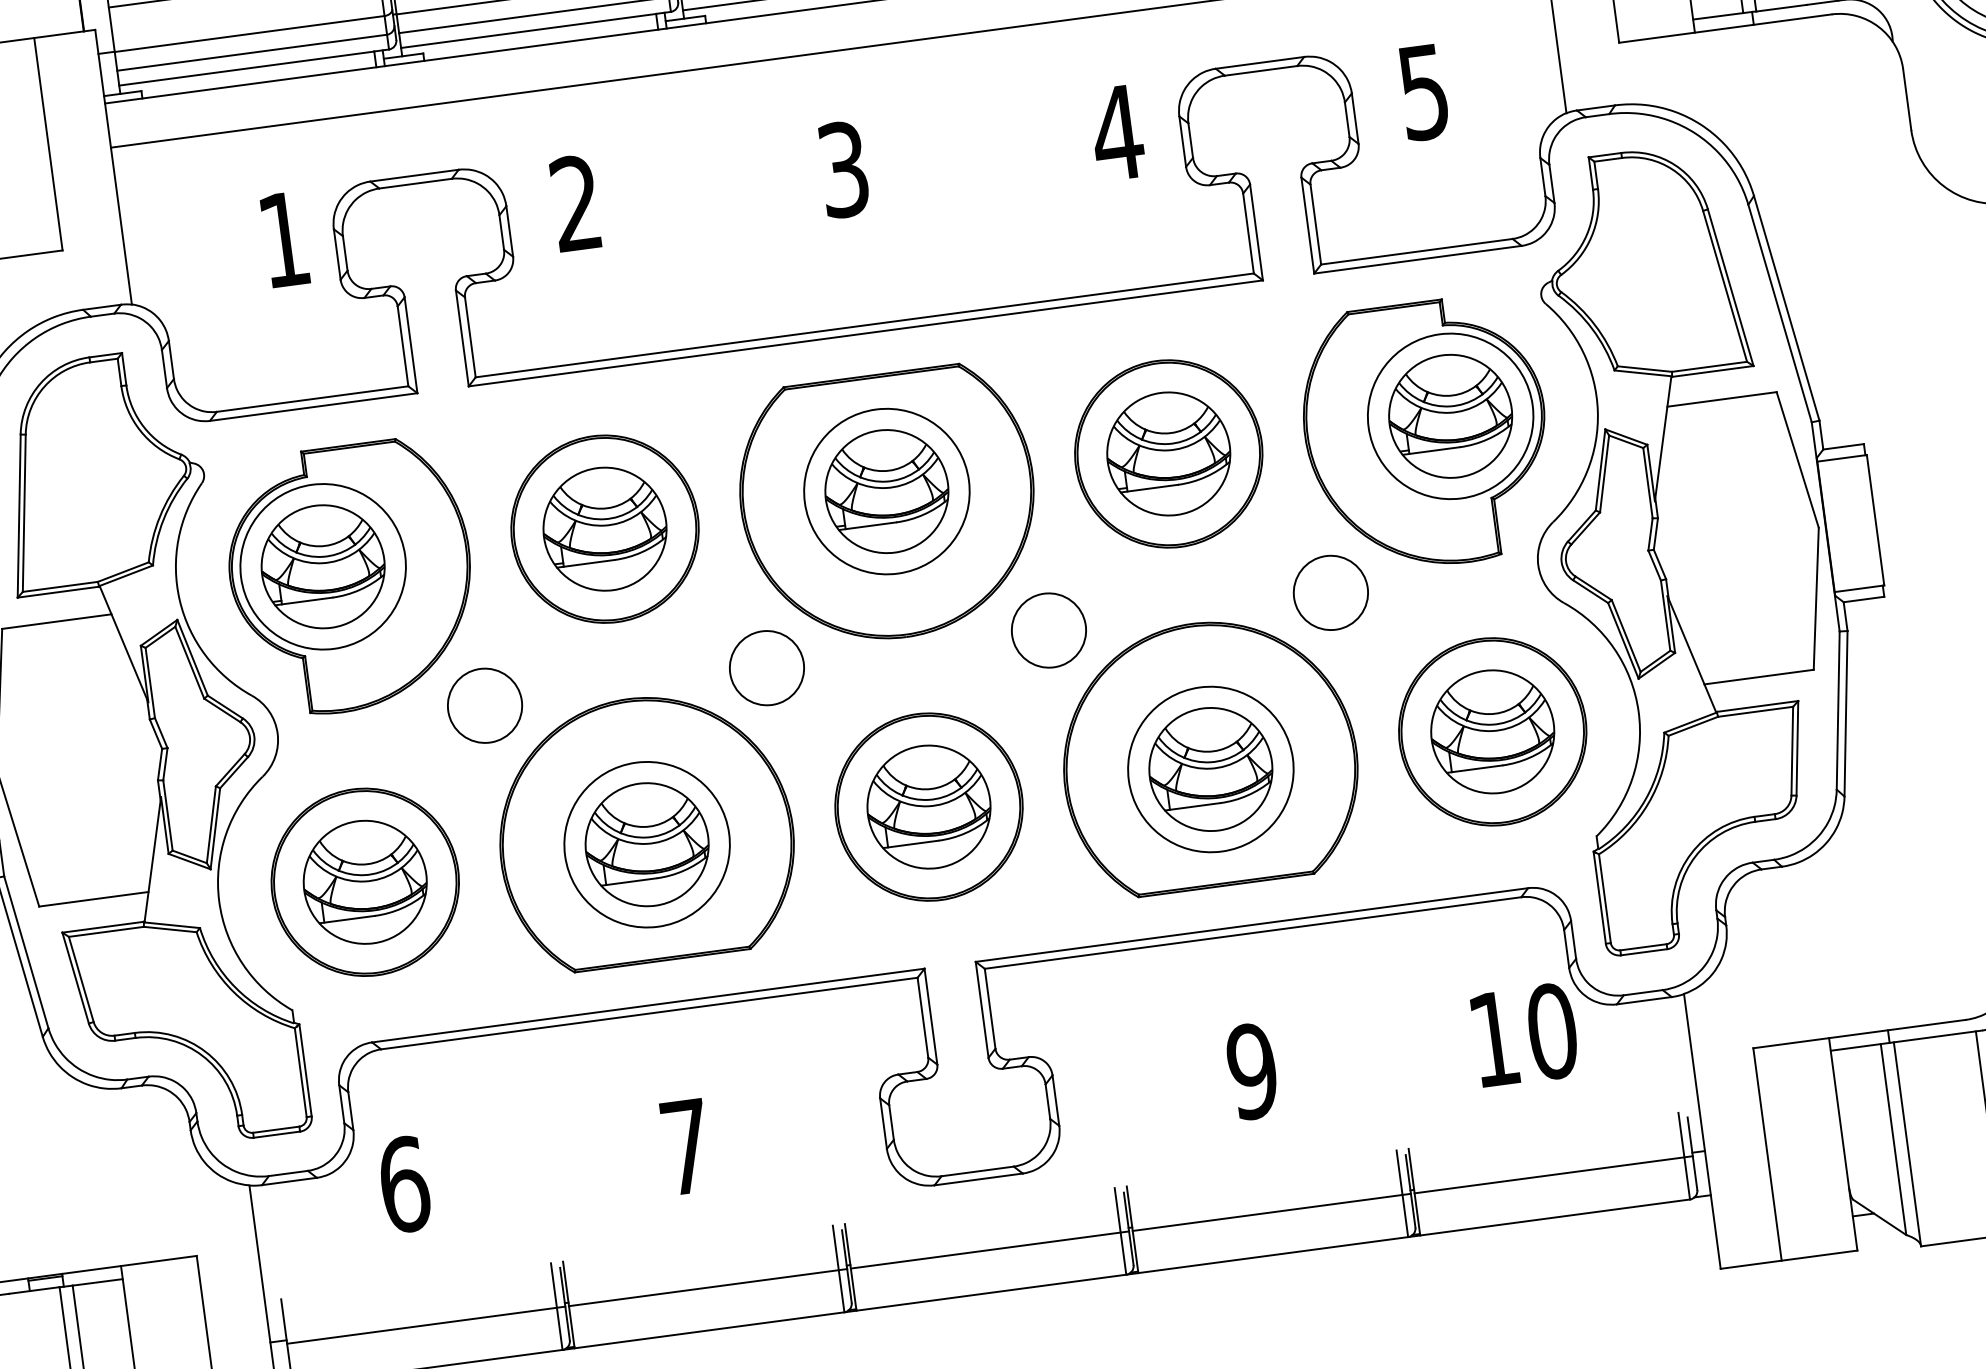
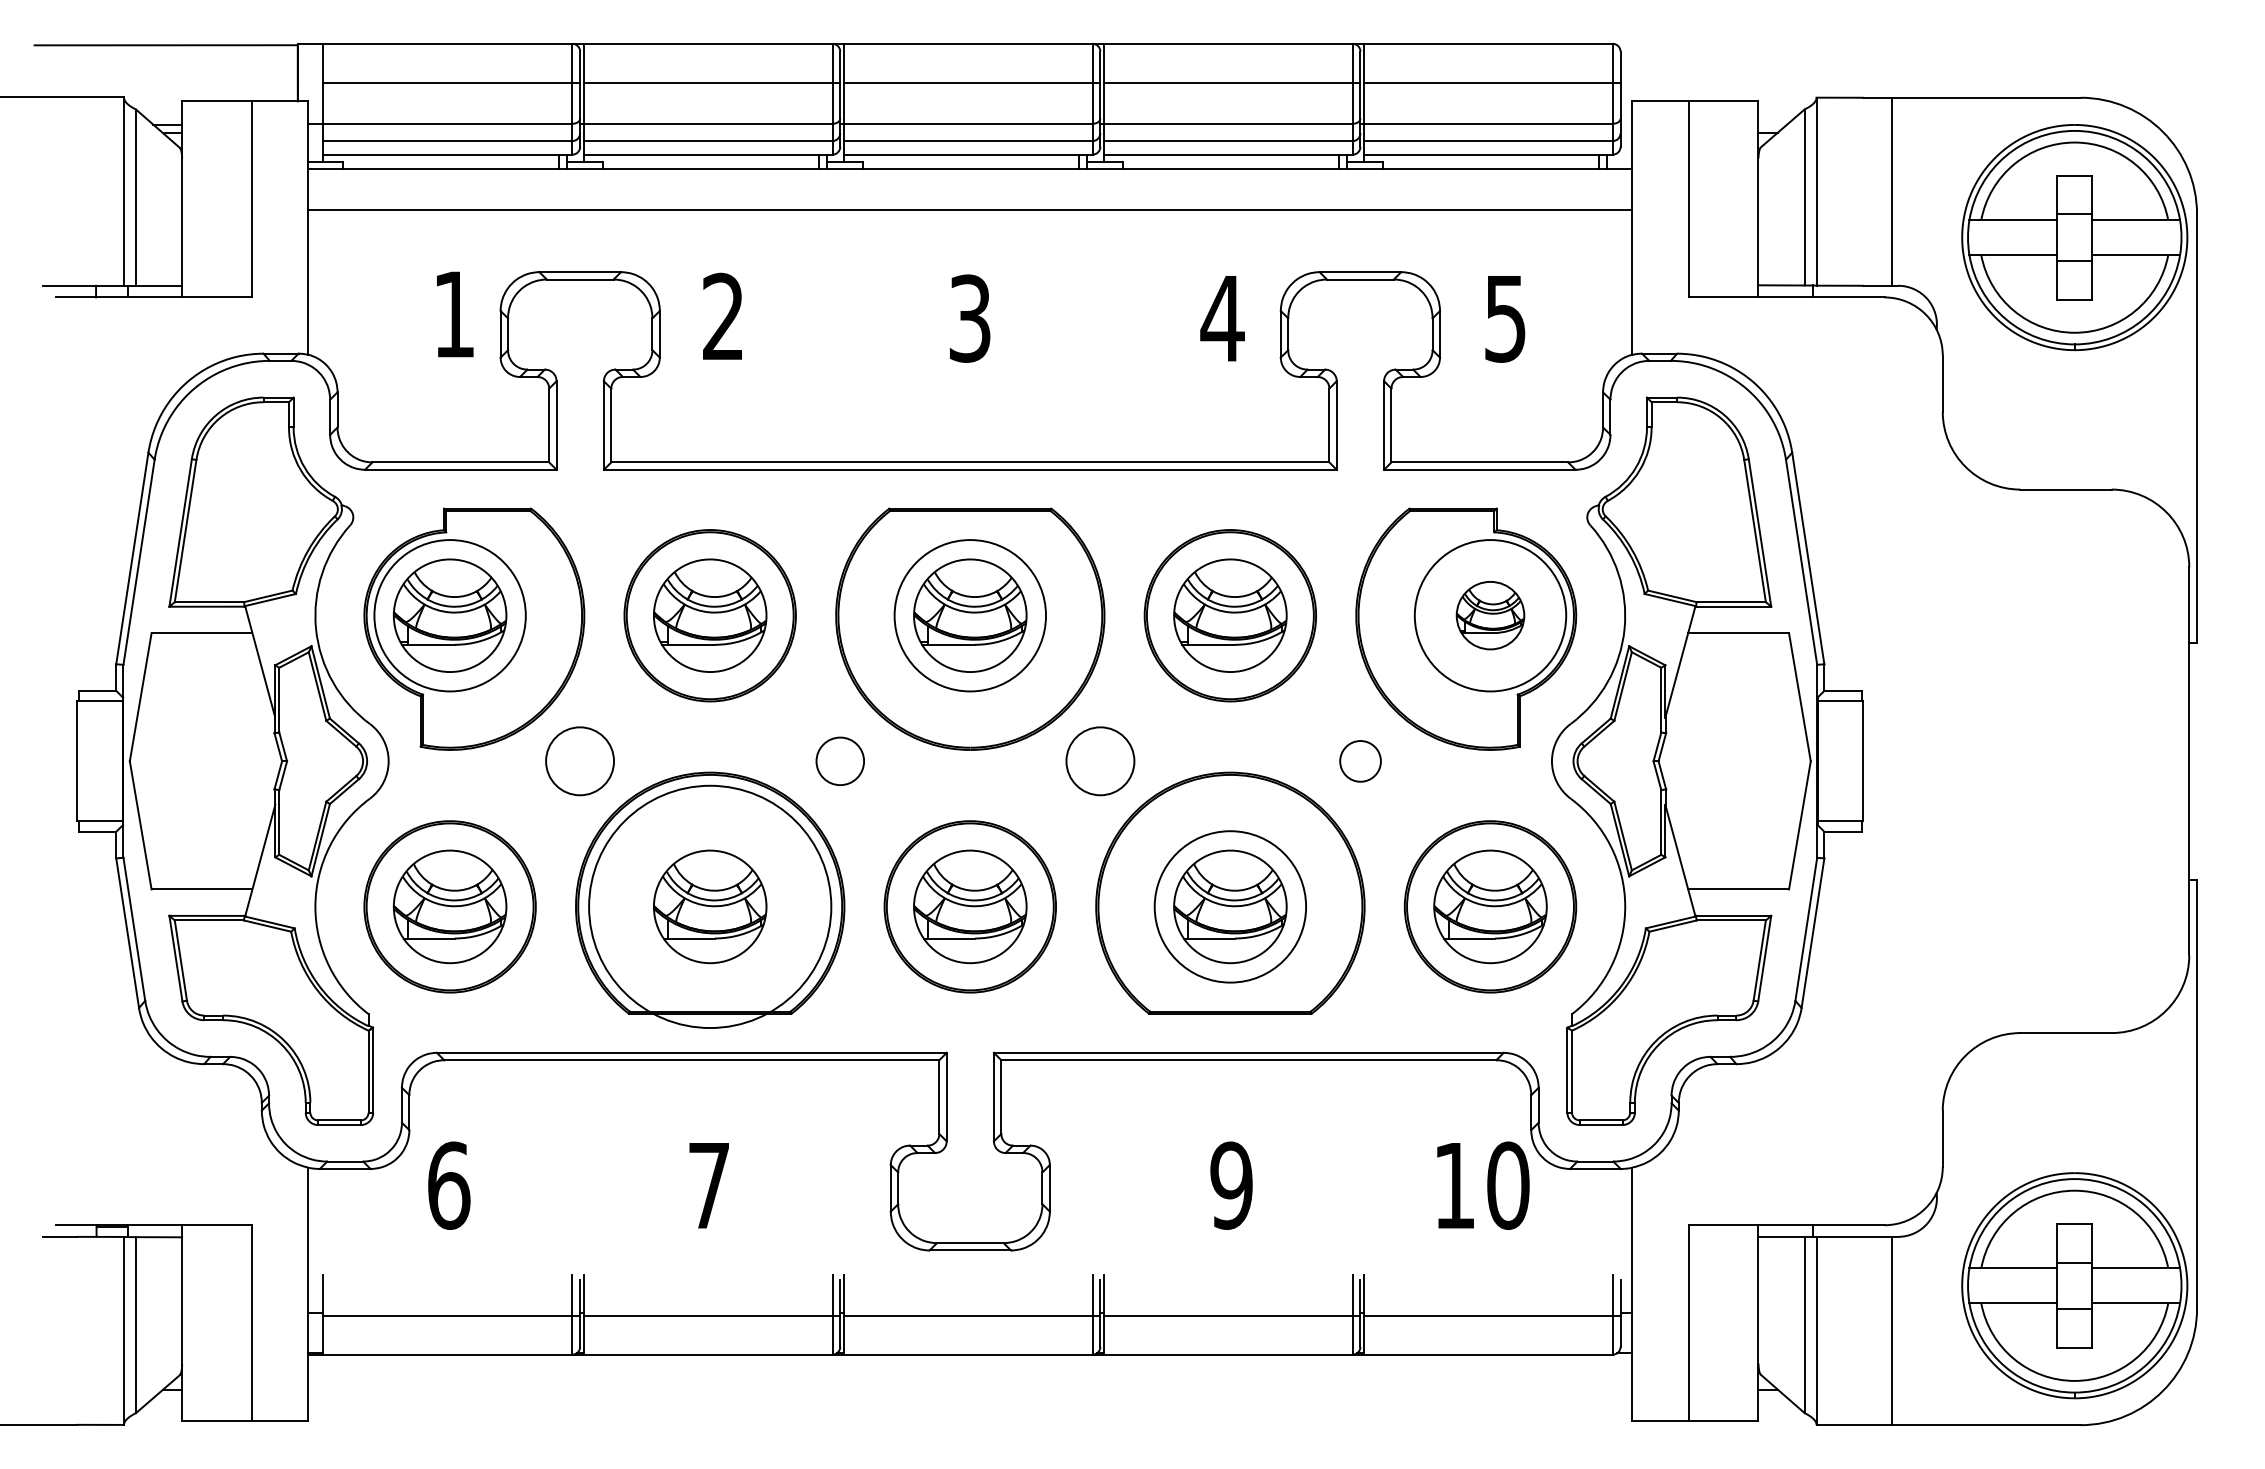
part: (1450, 416) -> (1490, 615), size x0.6
circle: (1330, 593) -> (1360, 761), size x0.6
circle: (767, 668) -> (840, 761), size x0.7
circle: (646, 844) -> (709, 906), size x1.6

